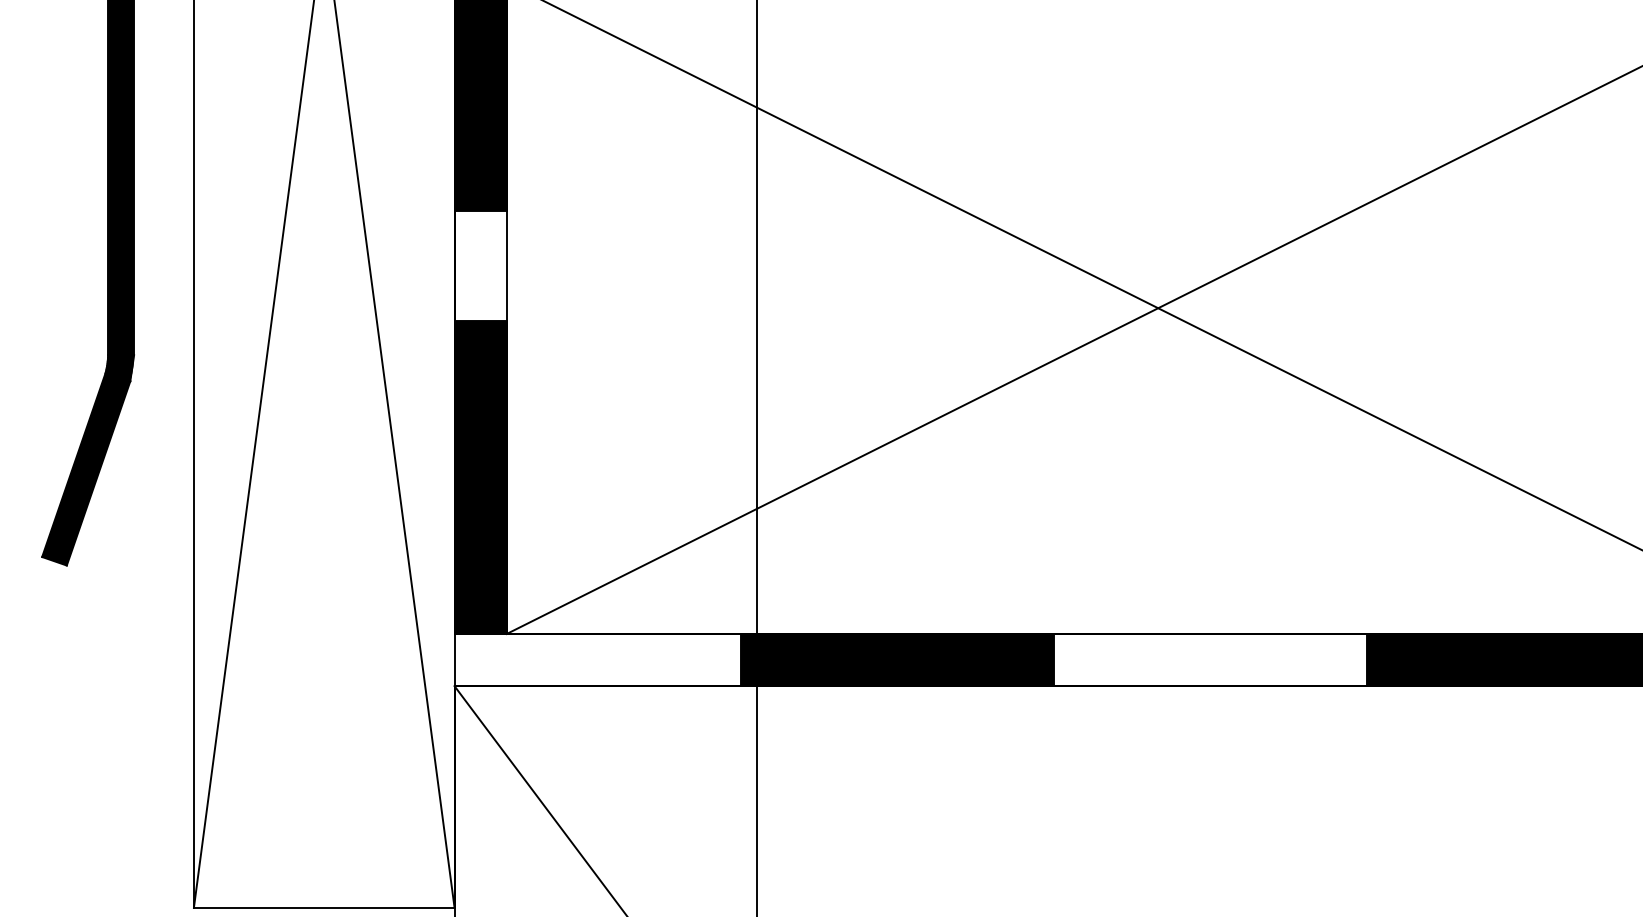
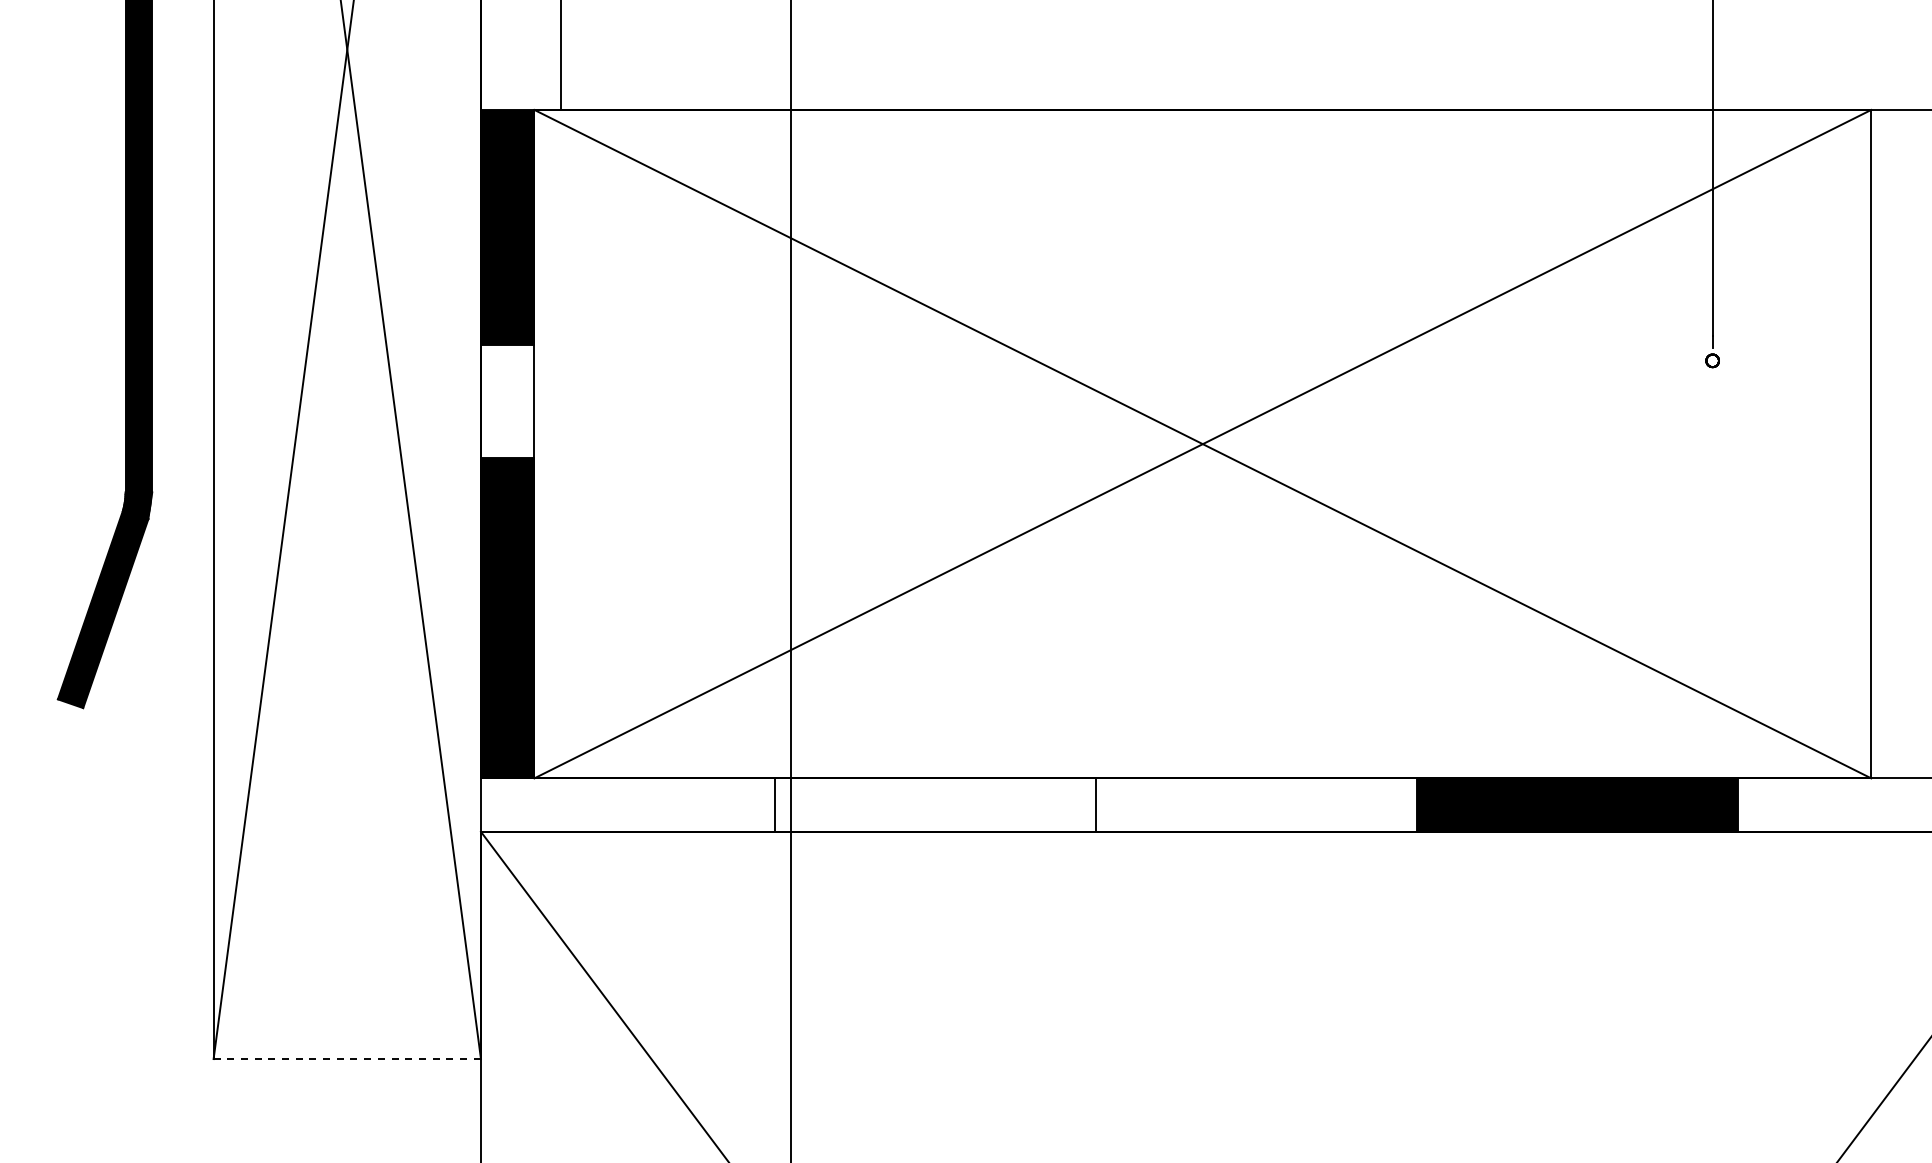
fill: (897, 659) -> (935, 804), removed
line: (324, 908) -> (347, 1059), solid -> dashed

